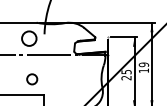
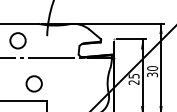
circle: (28, 38) -> (17, 40), moved
text: (143, 67) -> (152, 71), 19 -> 30
circle: (31, 78) -> (33, 83), size x1.43

